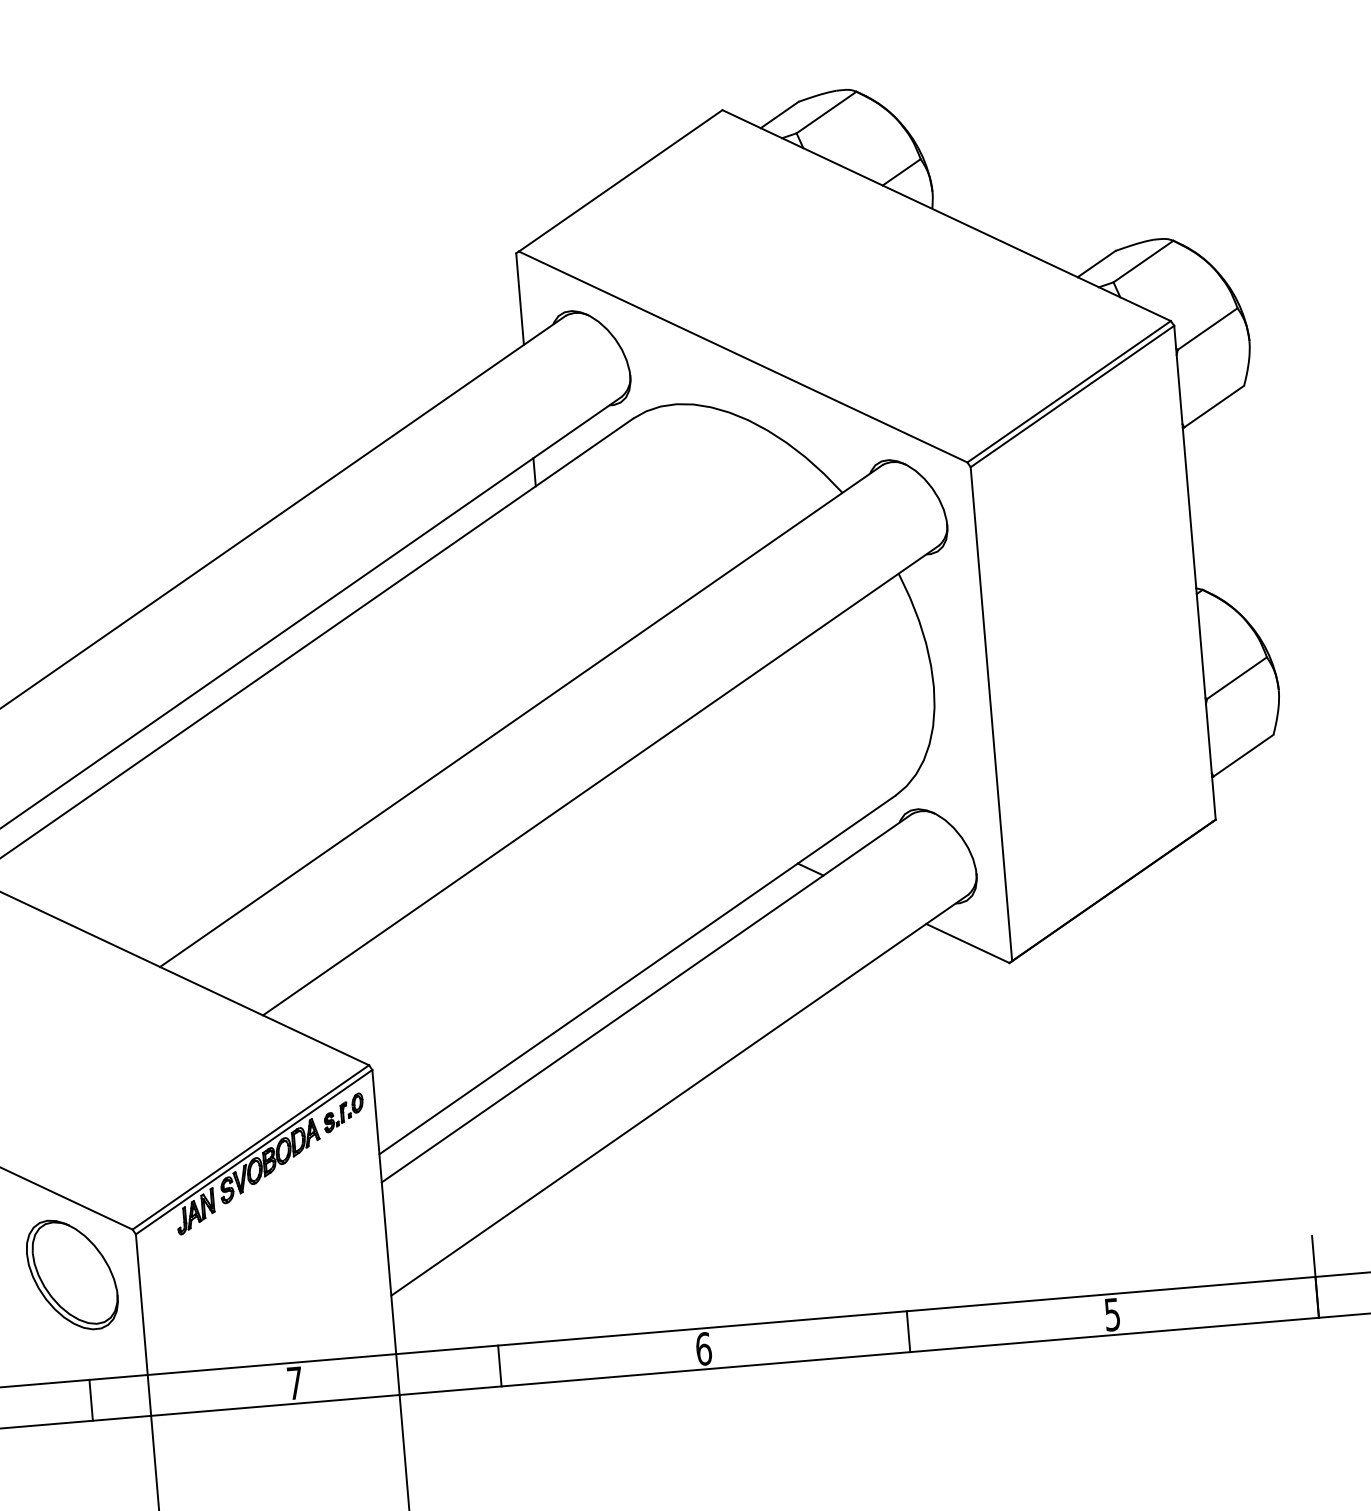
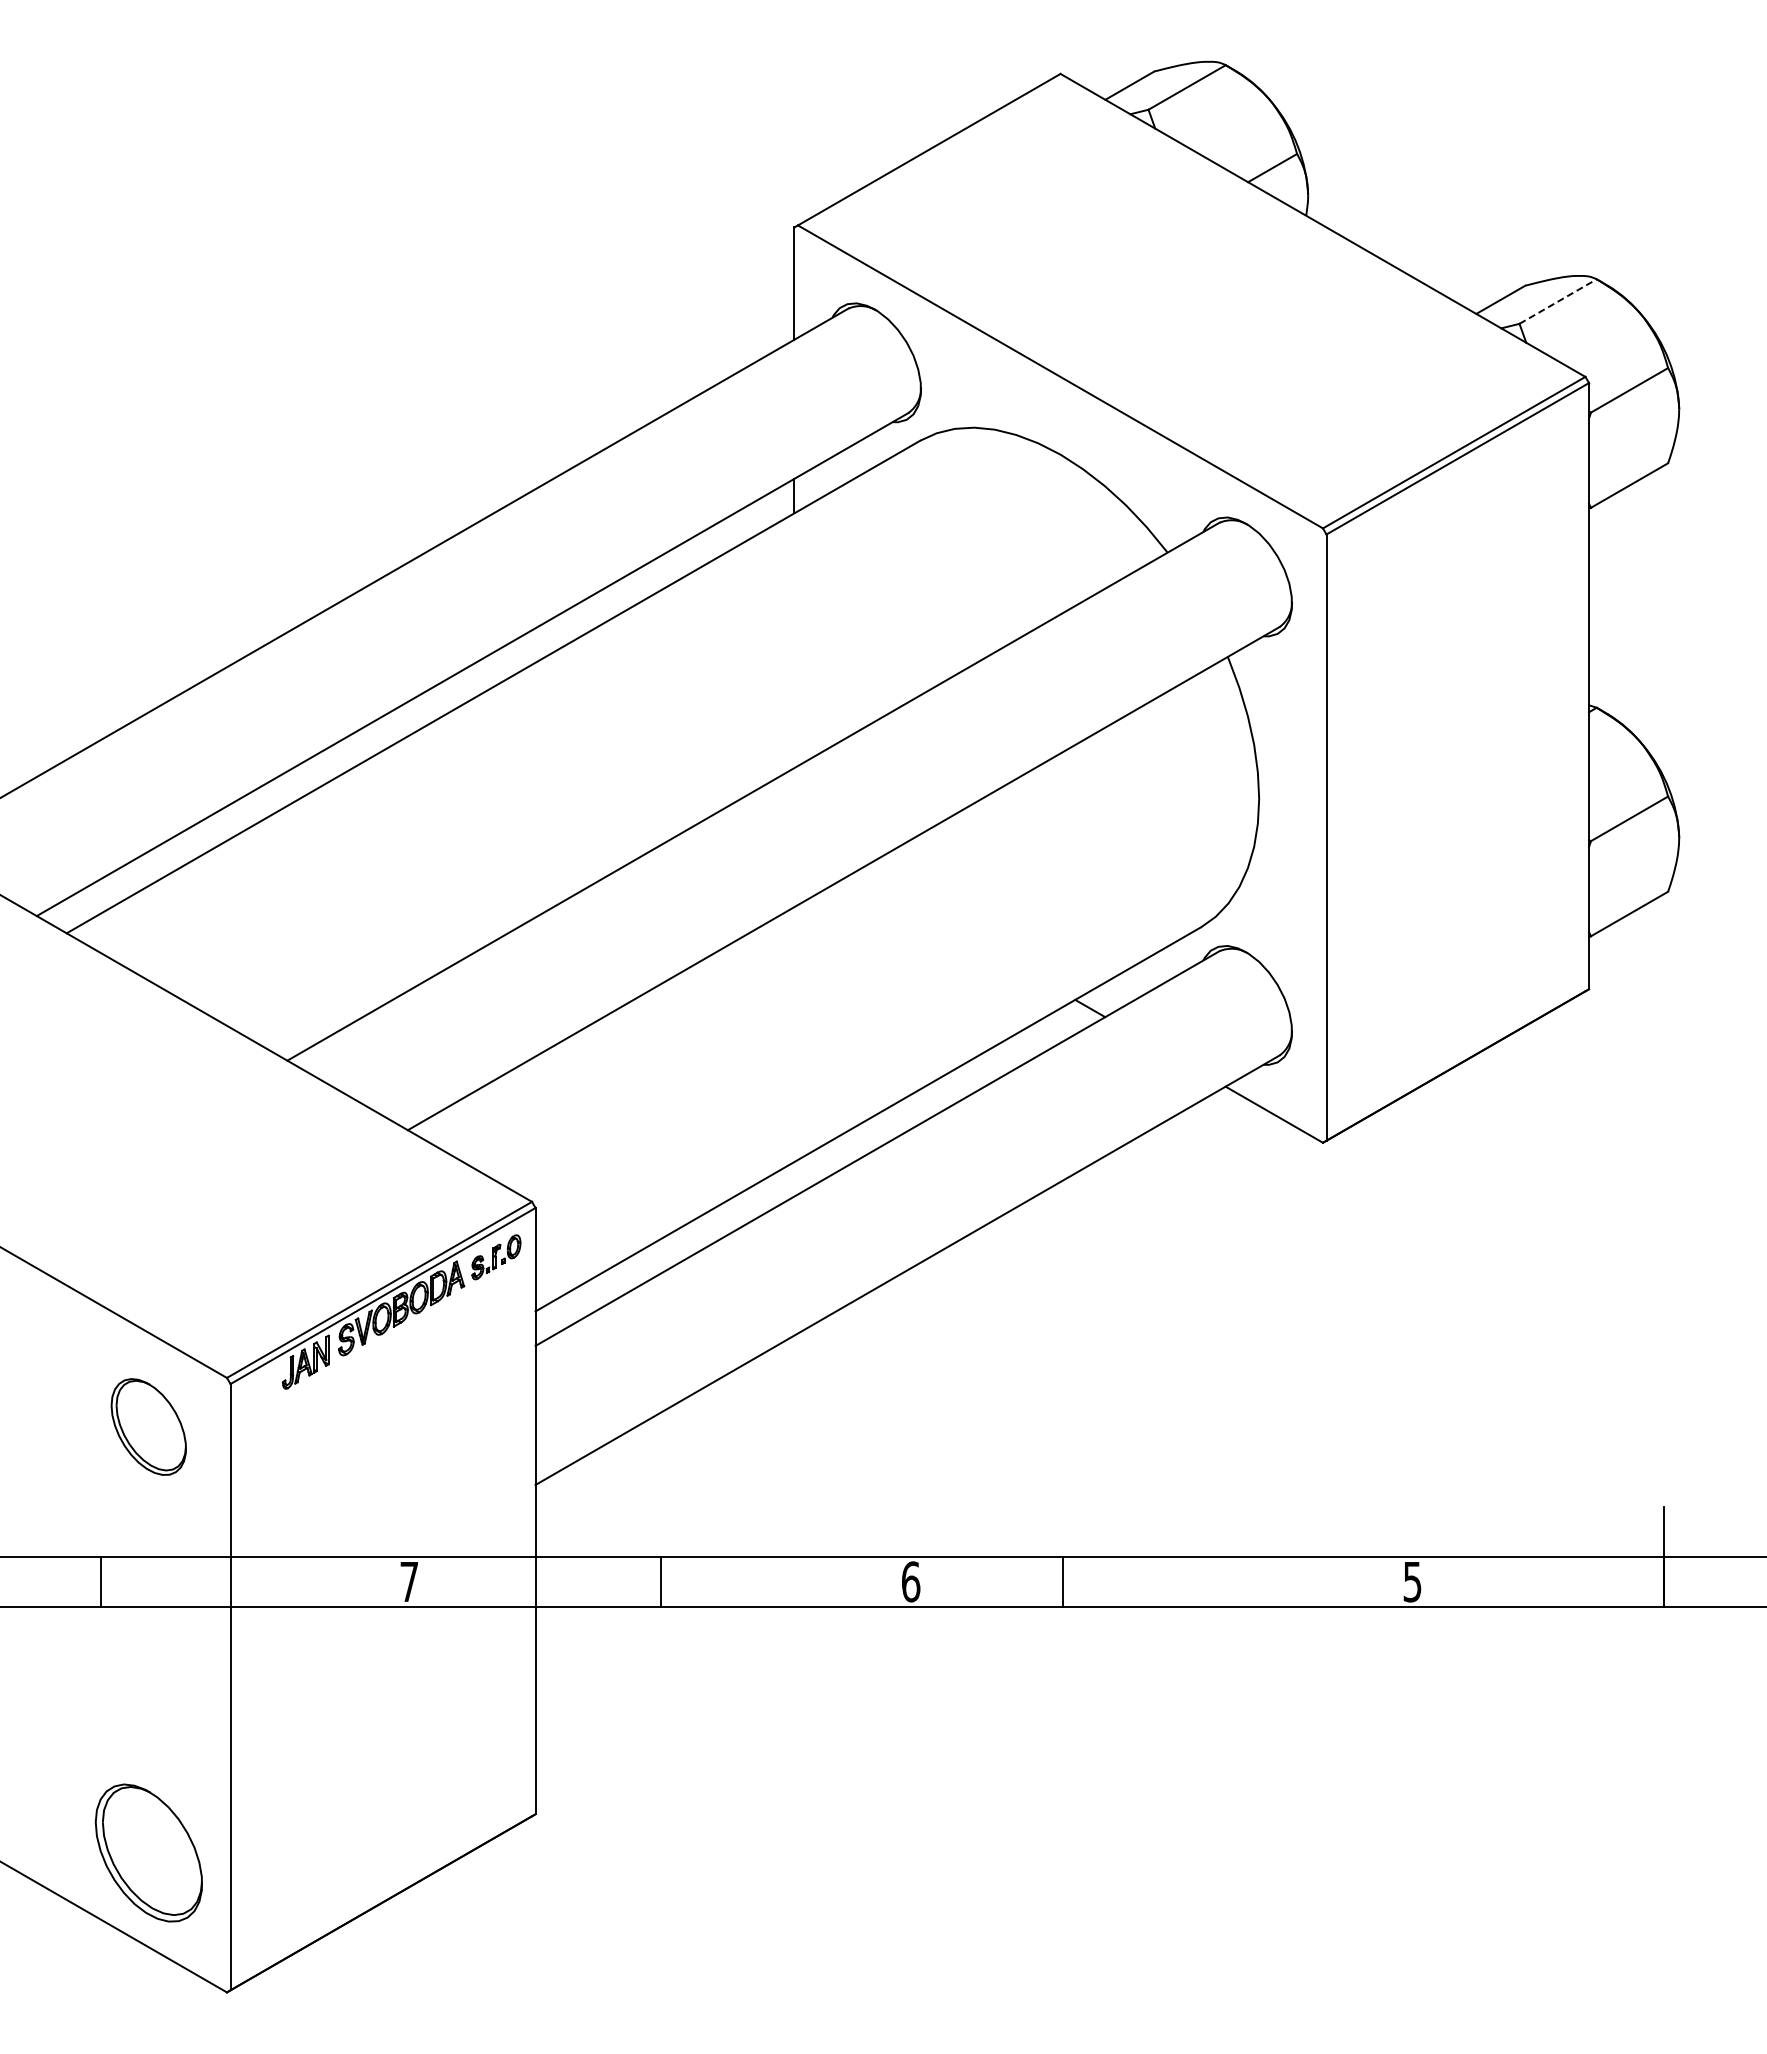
line: (1143, 261) -> (1558, 301), solid -> dashed
part: (71, 1274) -> (148, 1426), size x0.7
line: (908, 1331) -> (1063, 1581), moved
line: (91, 1400) -> (101, 1581), moved

